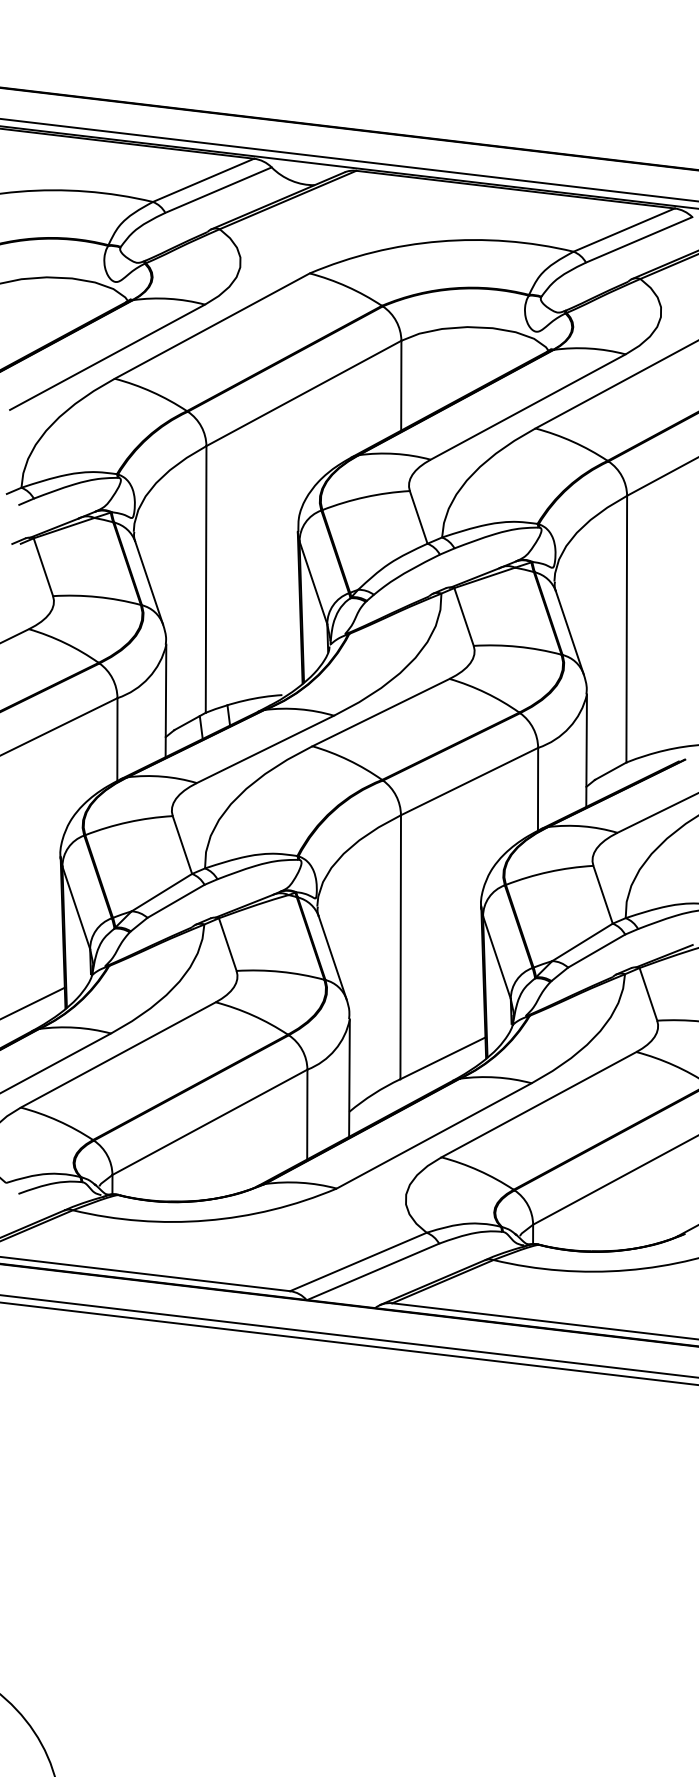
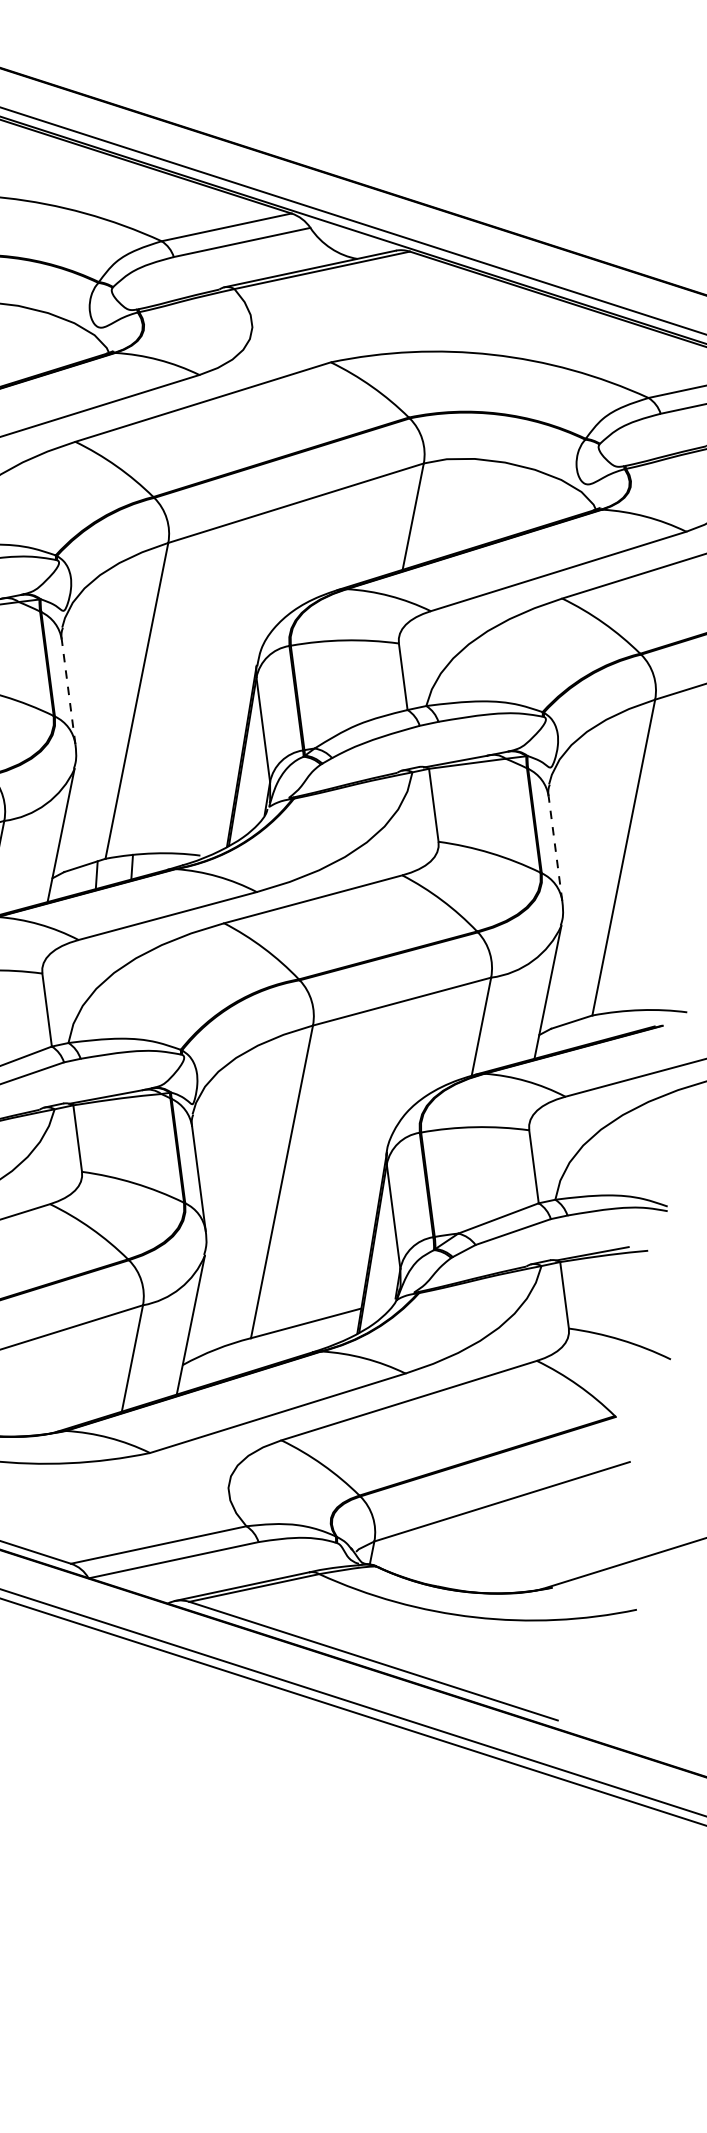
line: (149, 583) -> (68, 692), solid -> dashed
line: (569, 632) -> (555, 848), solid -> dashed

